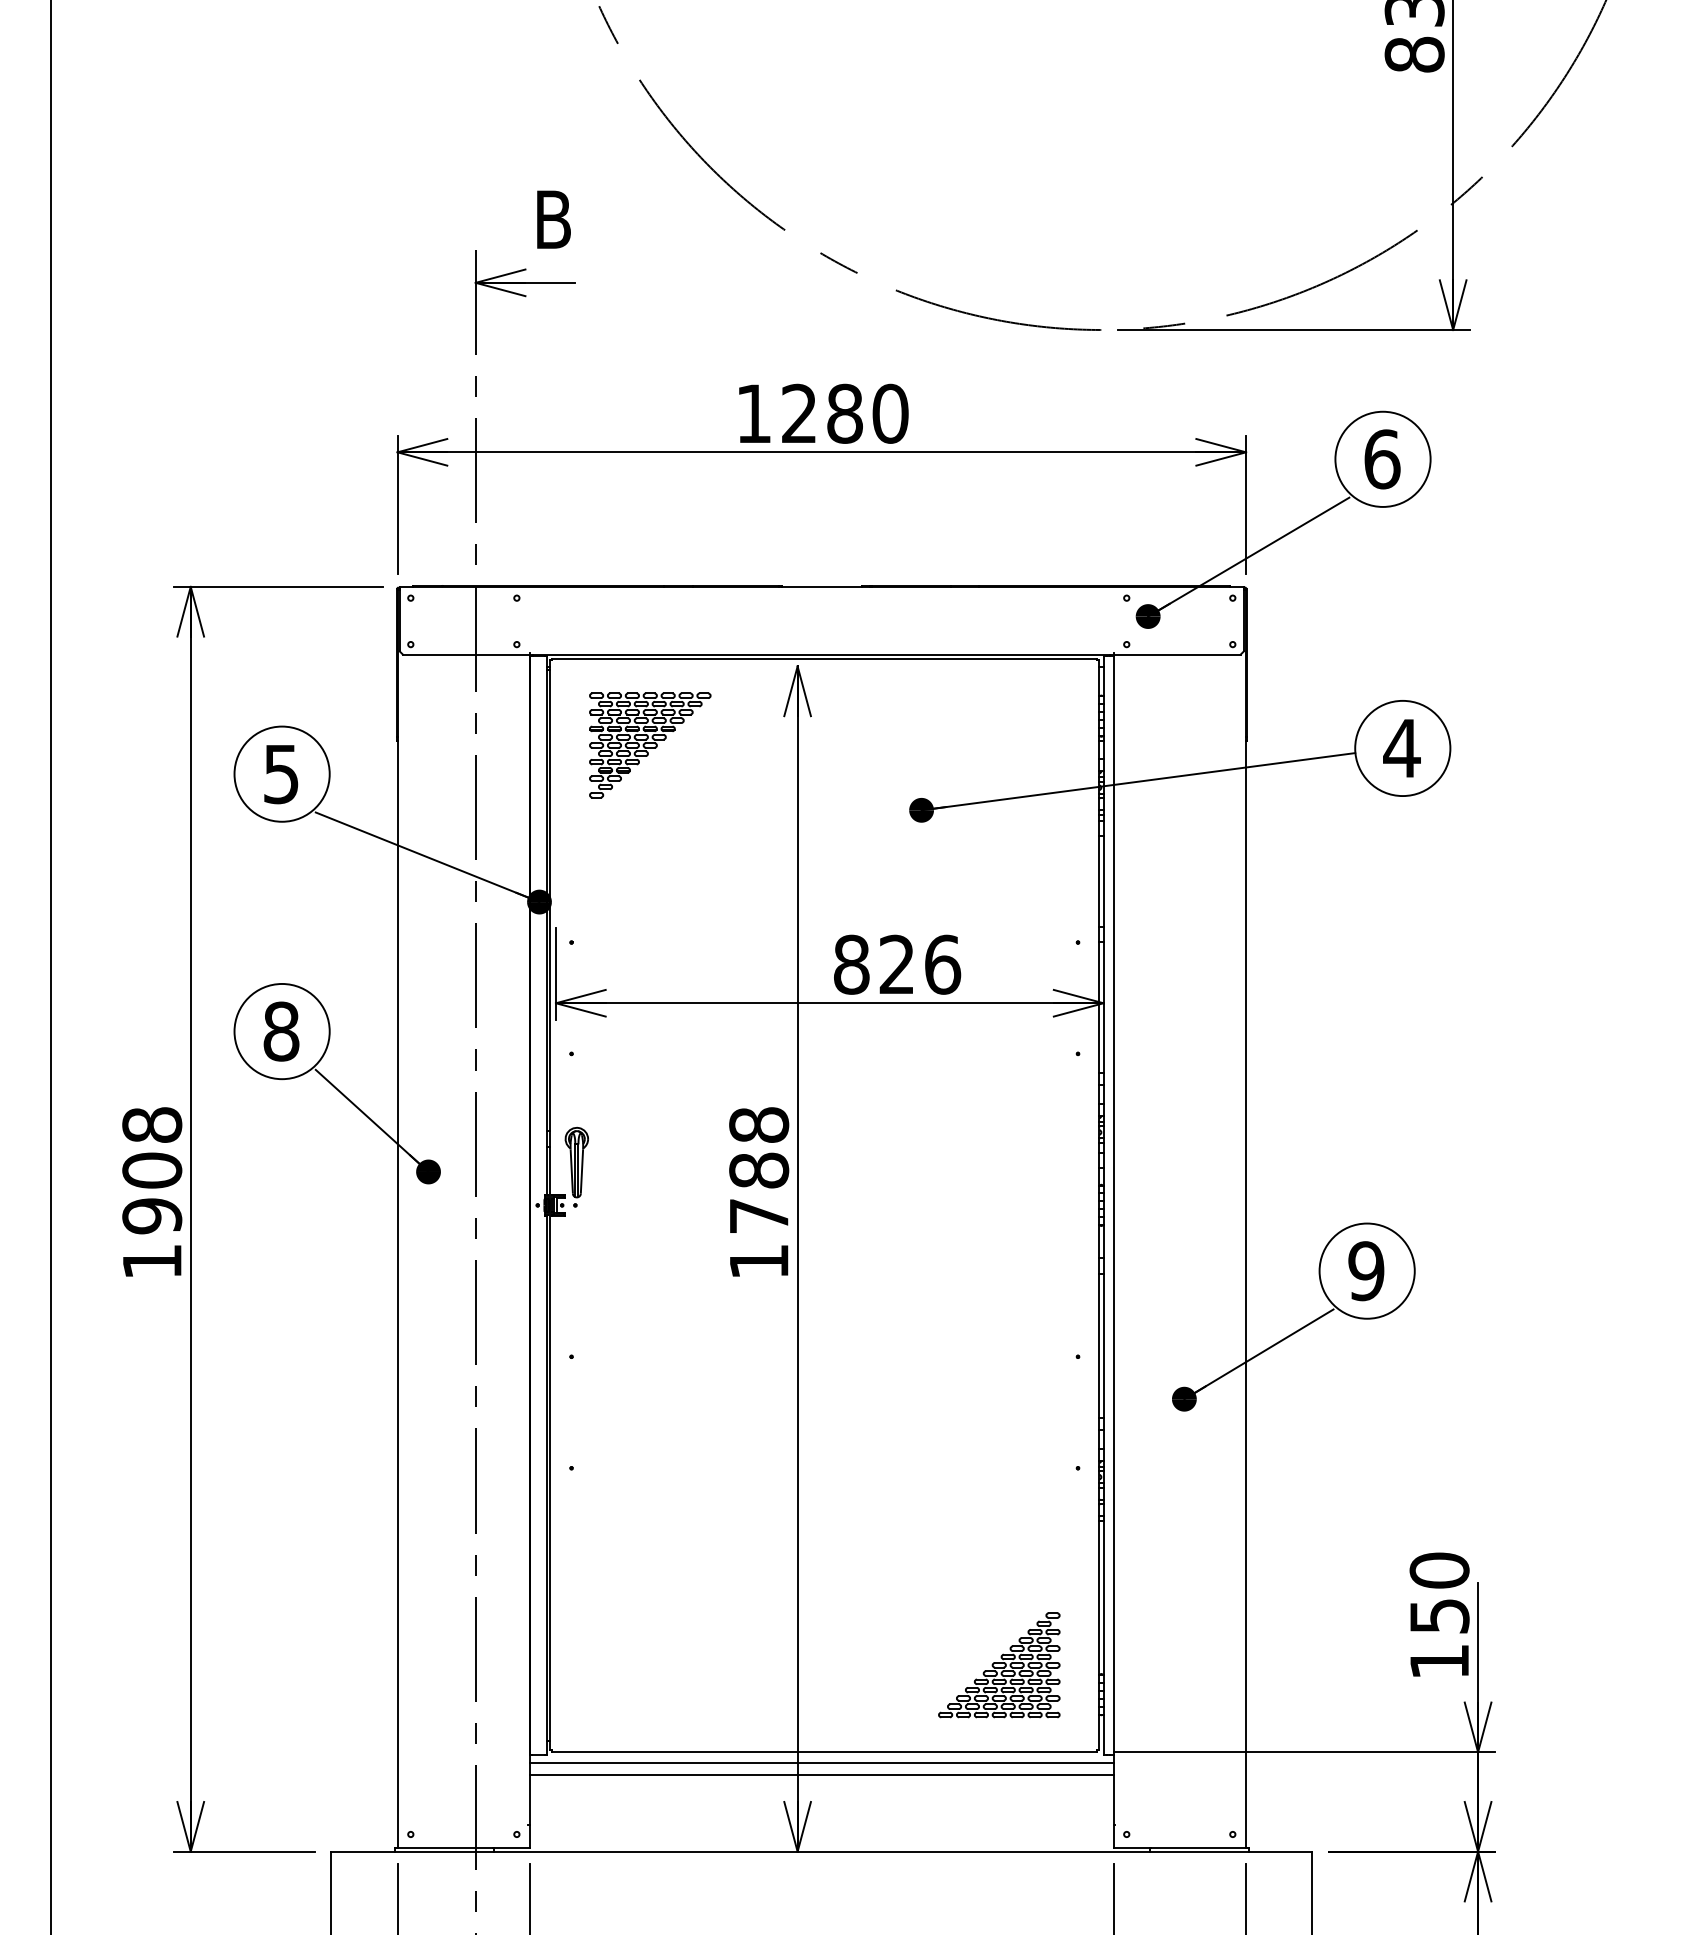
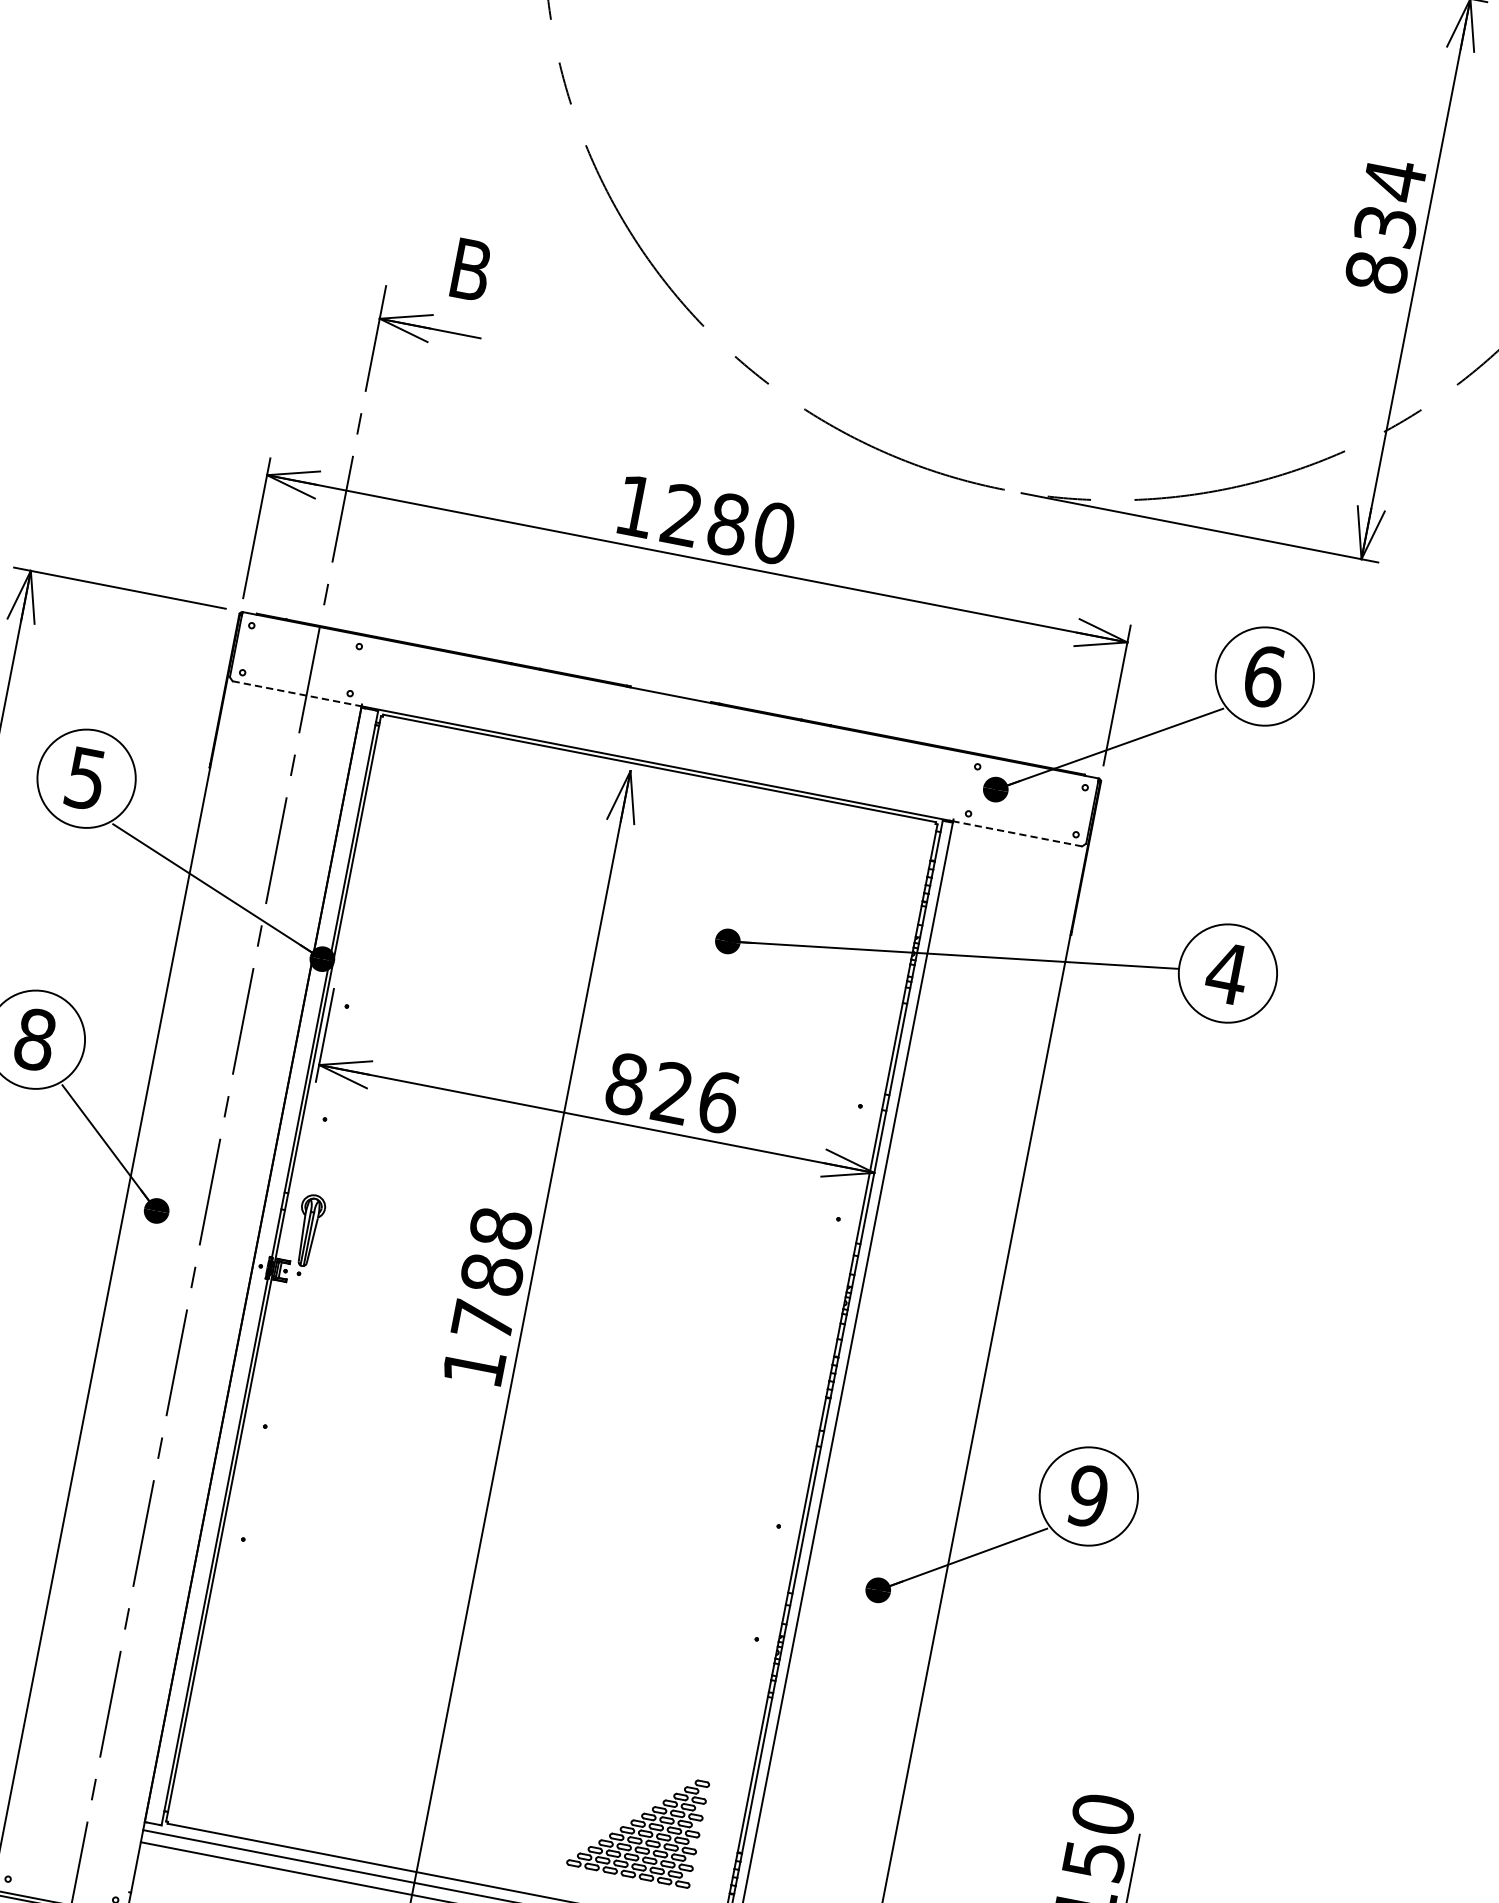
line: (466, 654) -> (297, 693), solid -> dashed
line: (1177, 654) -> (1018, 833), solid -> dashed
part: (650, 745) -> (465, 822), removed

